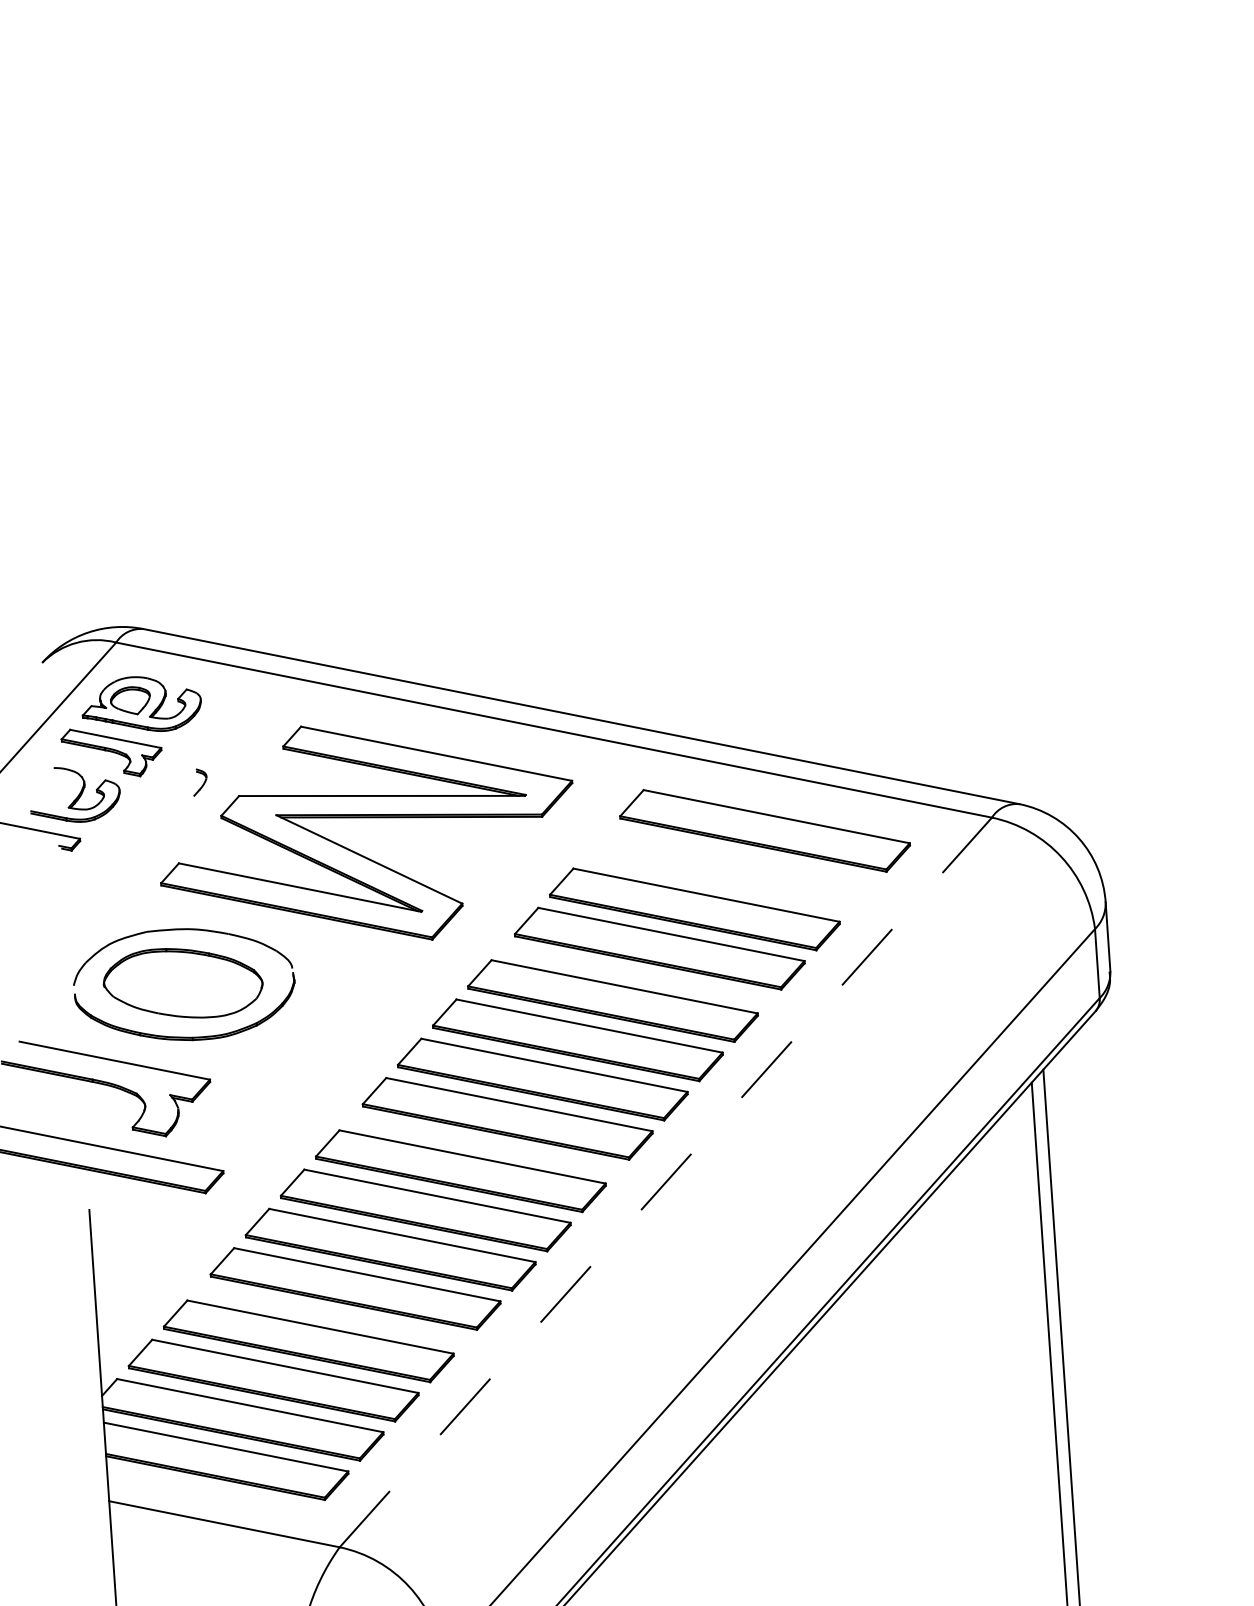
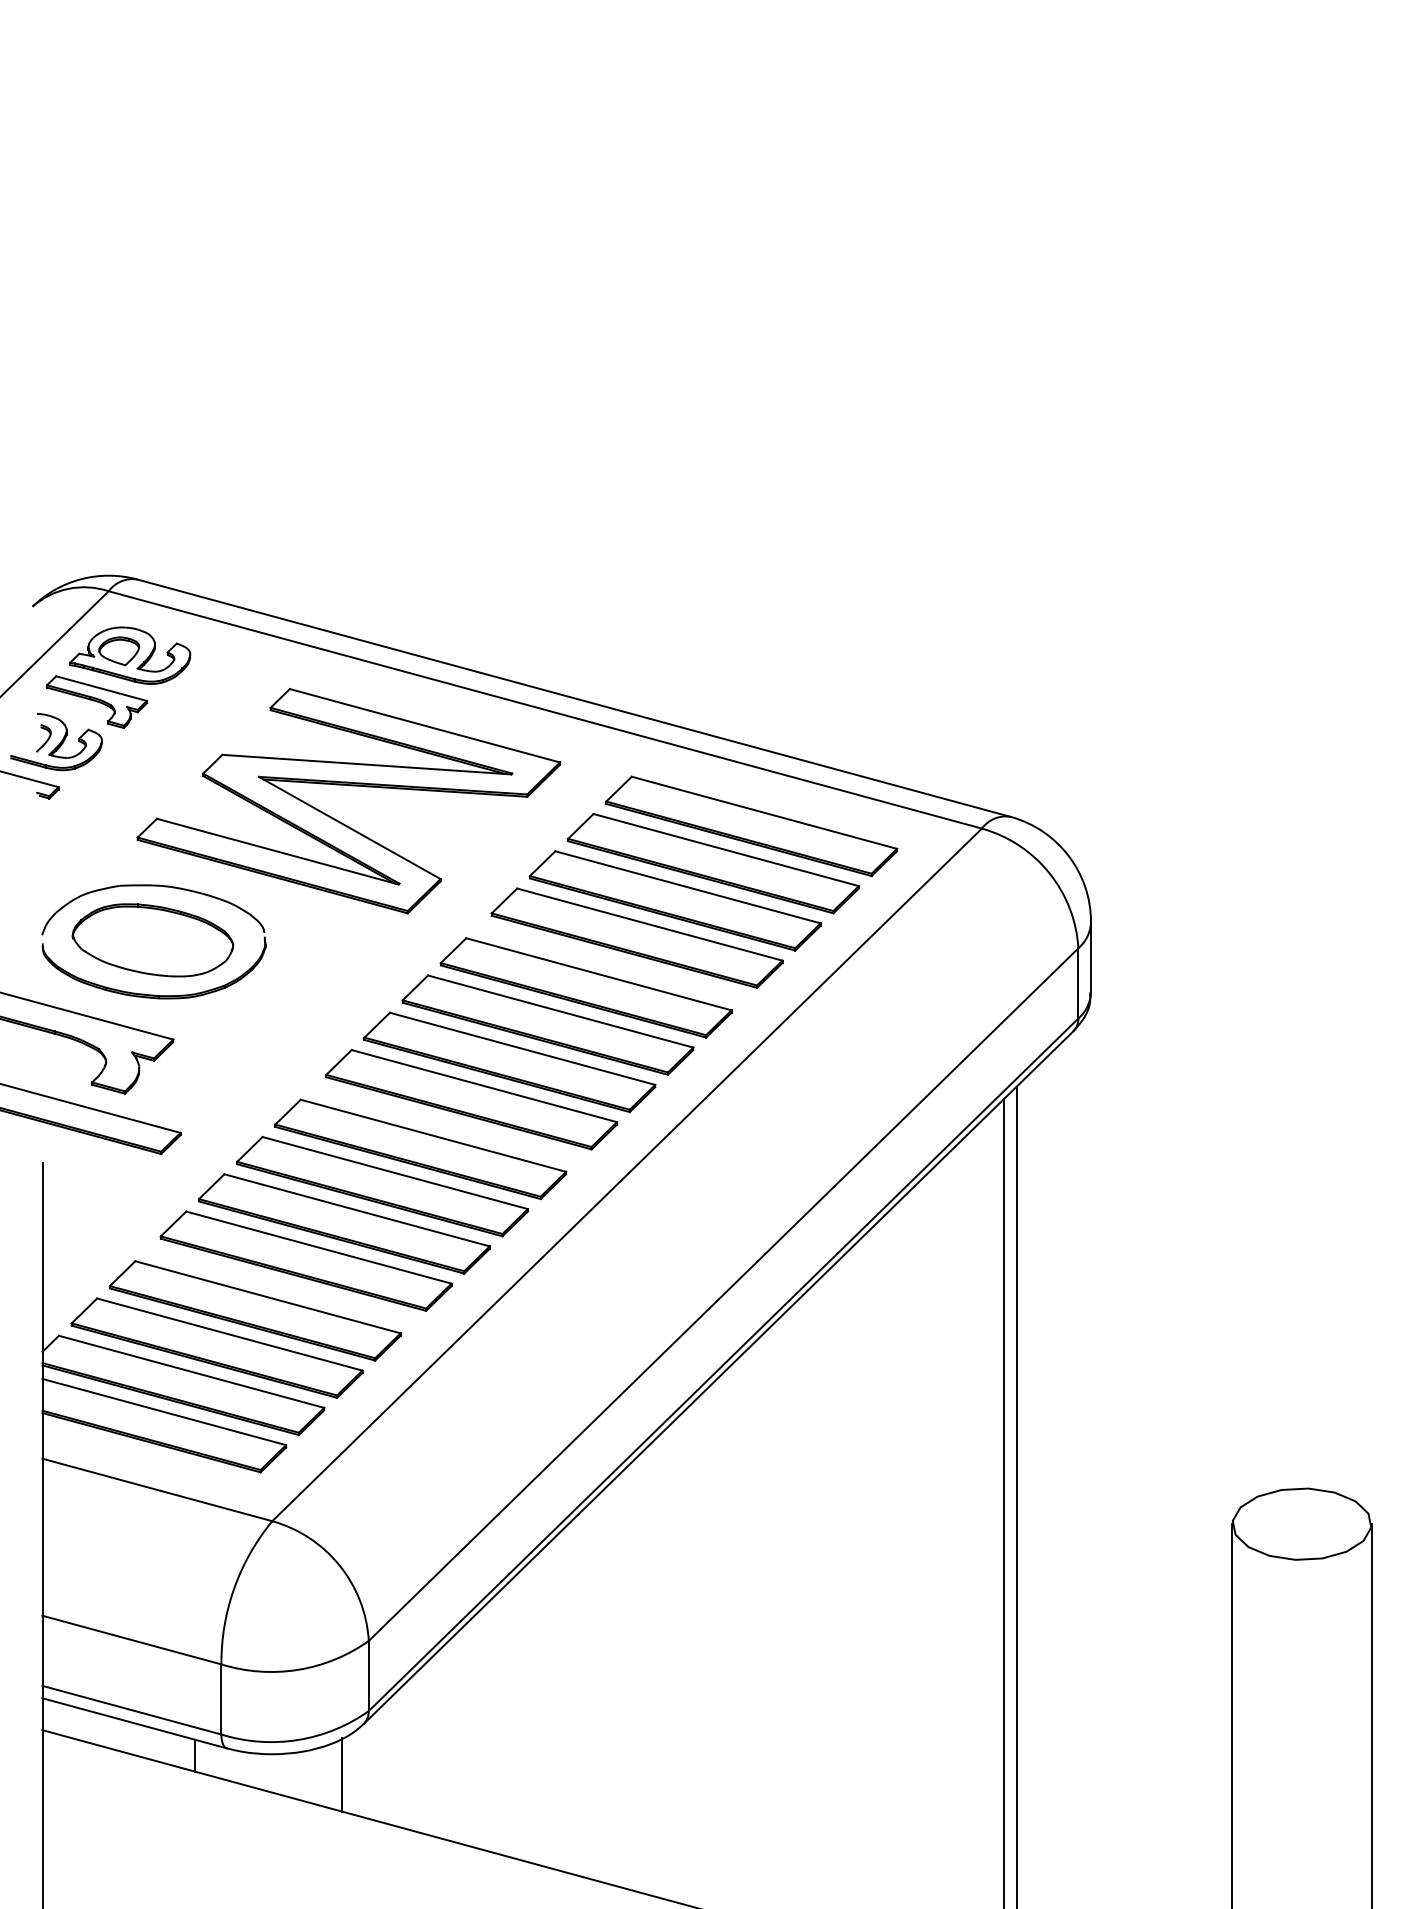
part: (199, 782) -> (43, 738), moved
part: (730, 870) -> (713, 863), added
line: (666, 1182) -> (627, 1174), dashed -> solid

